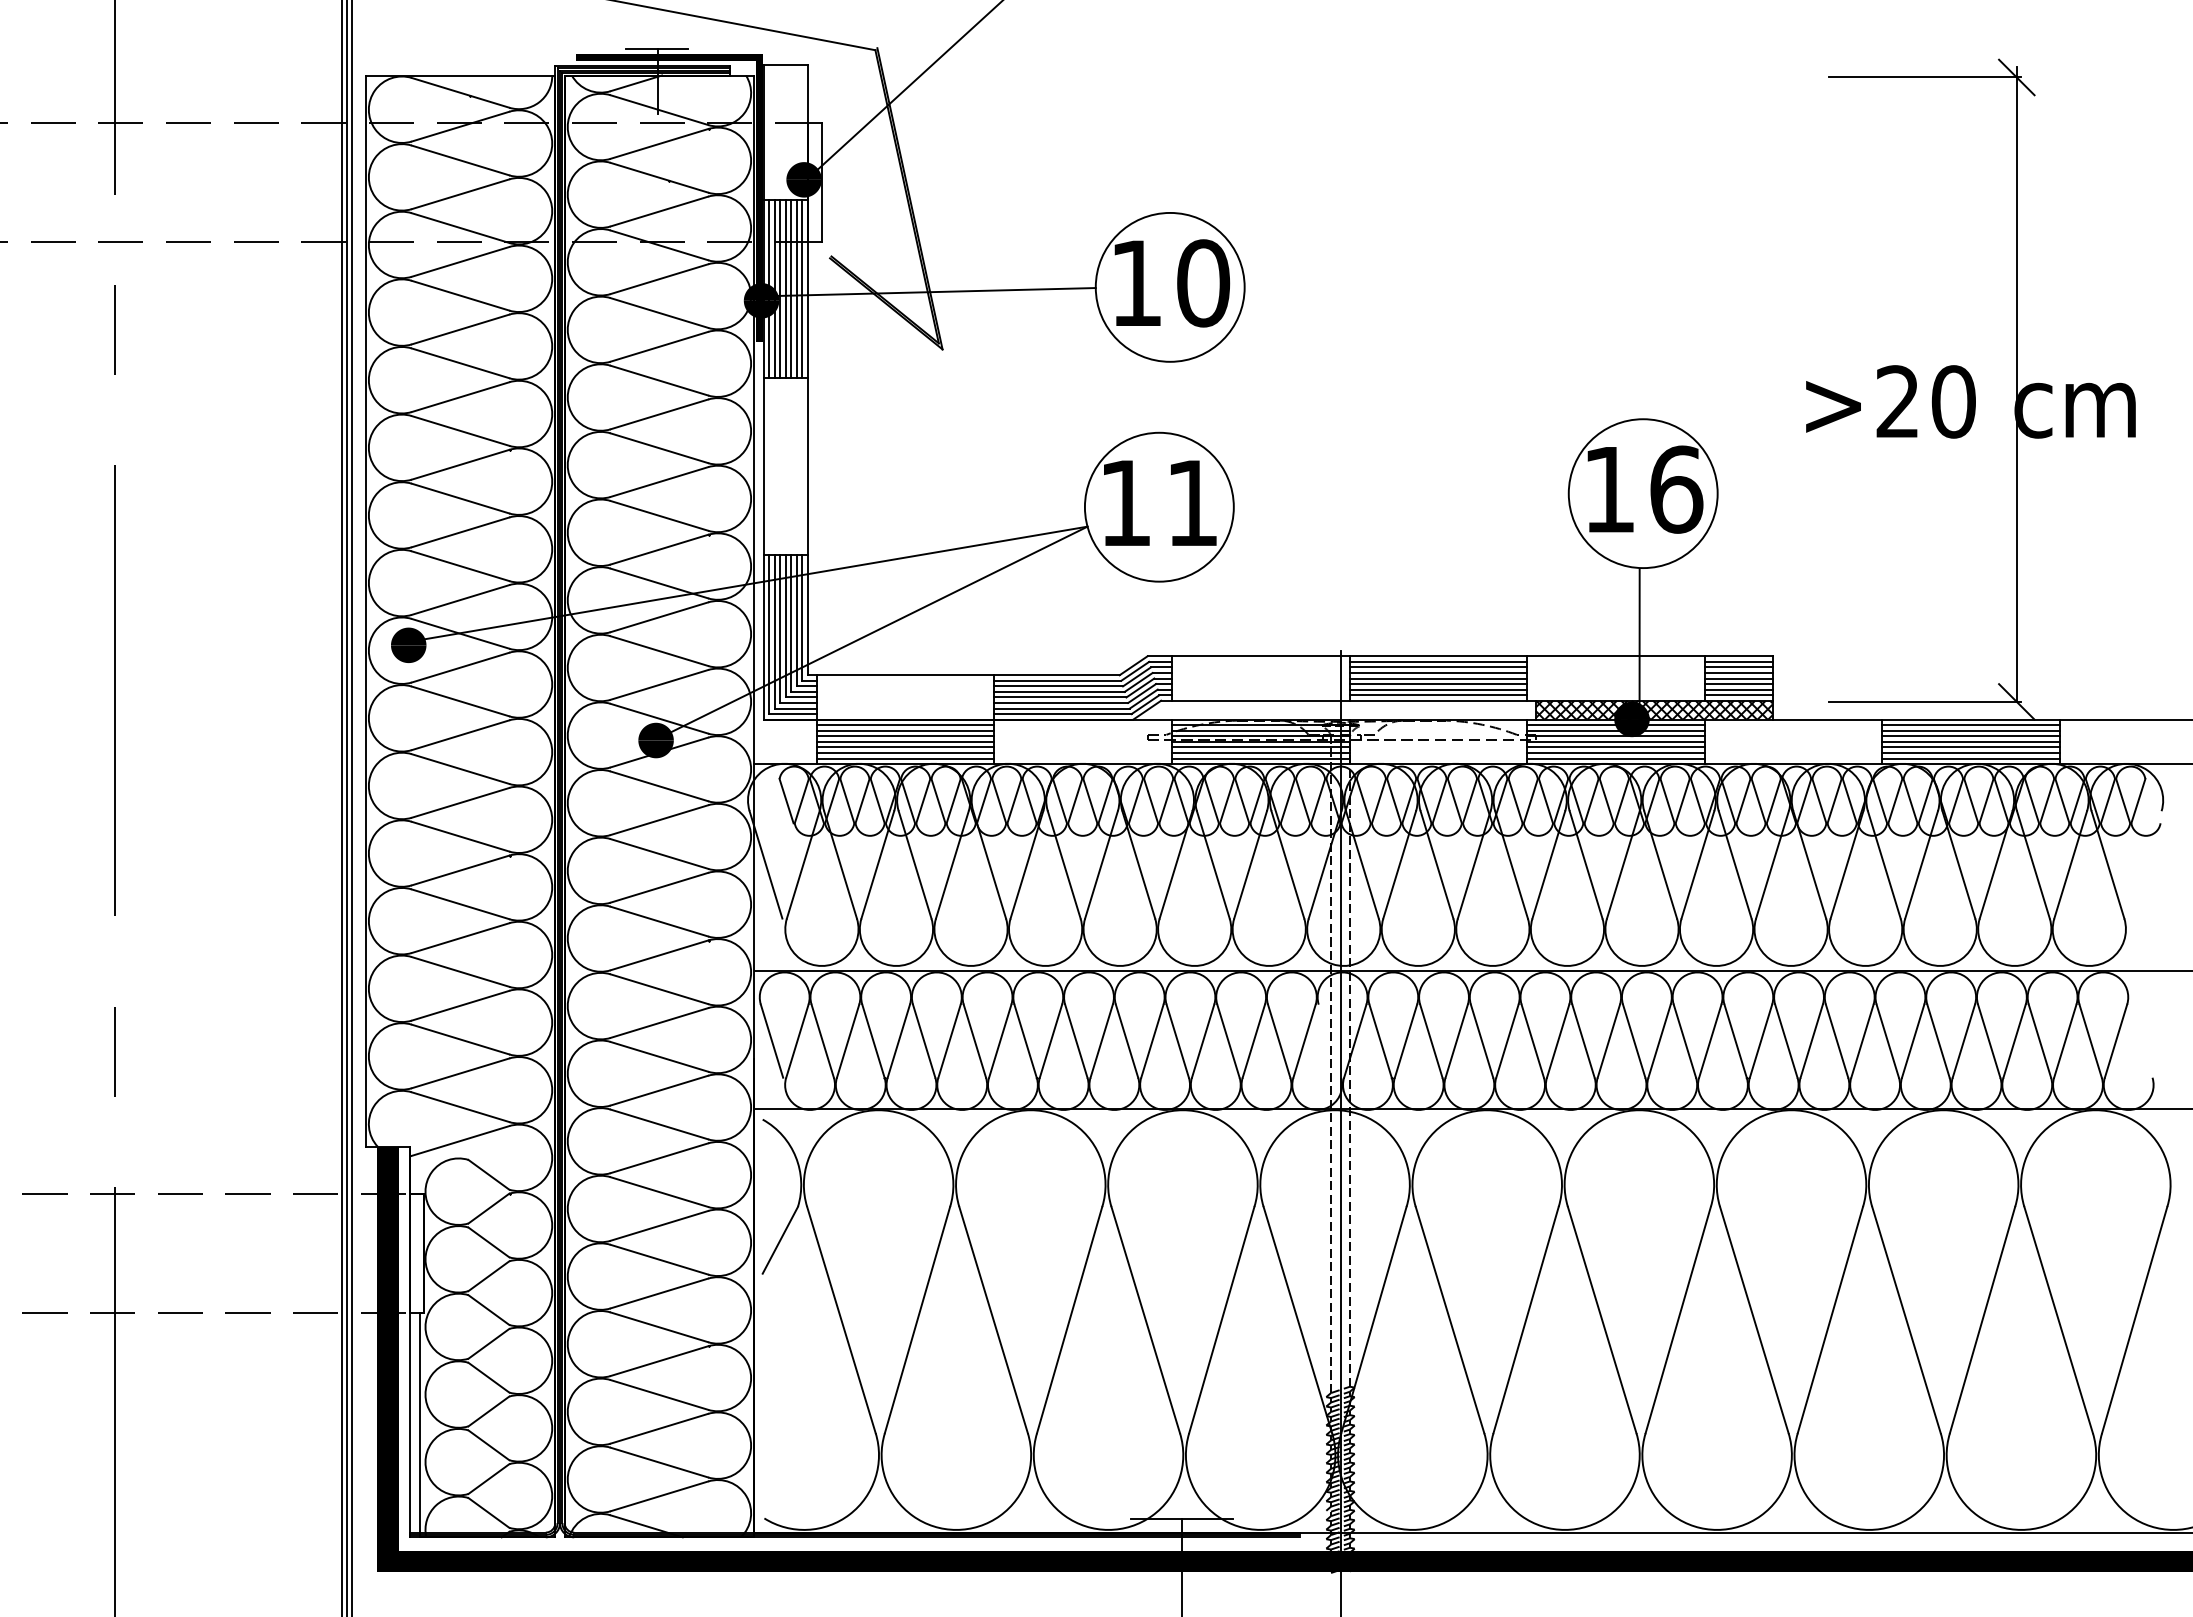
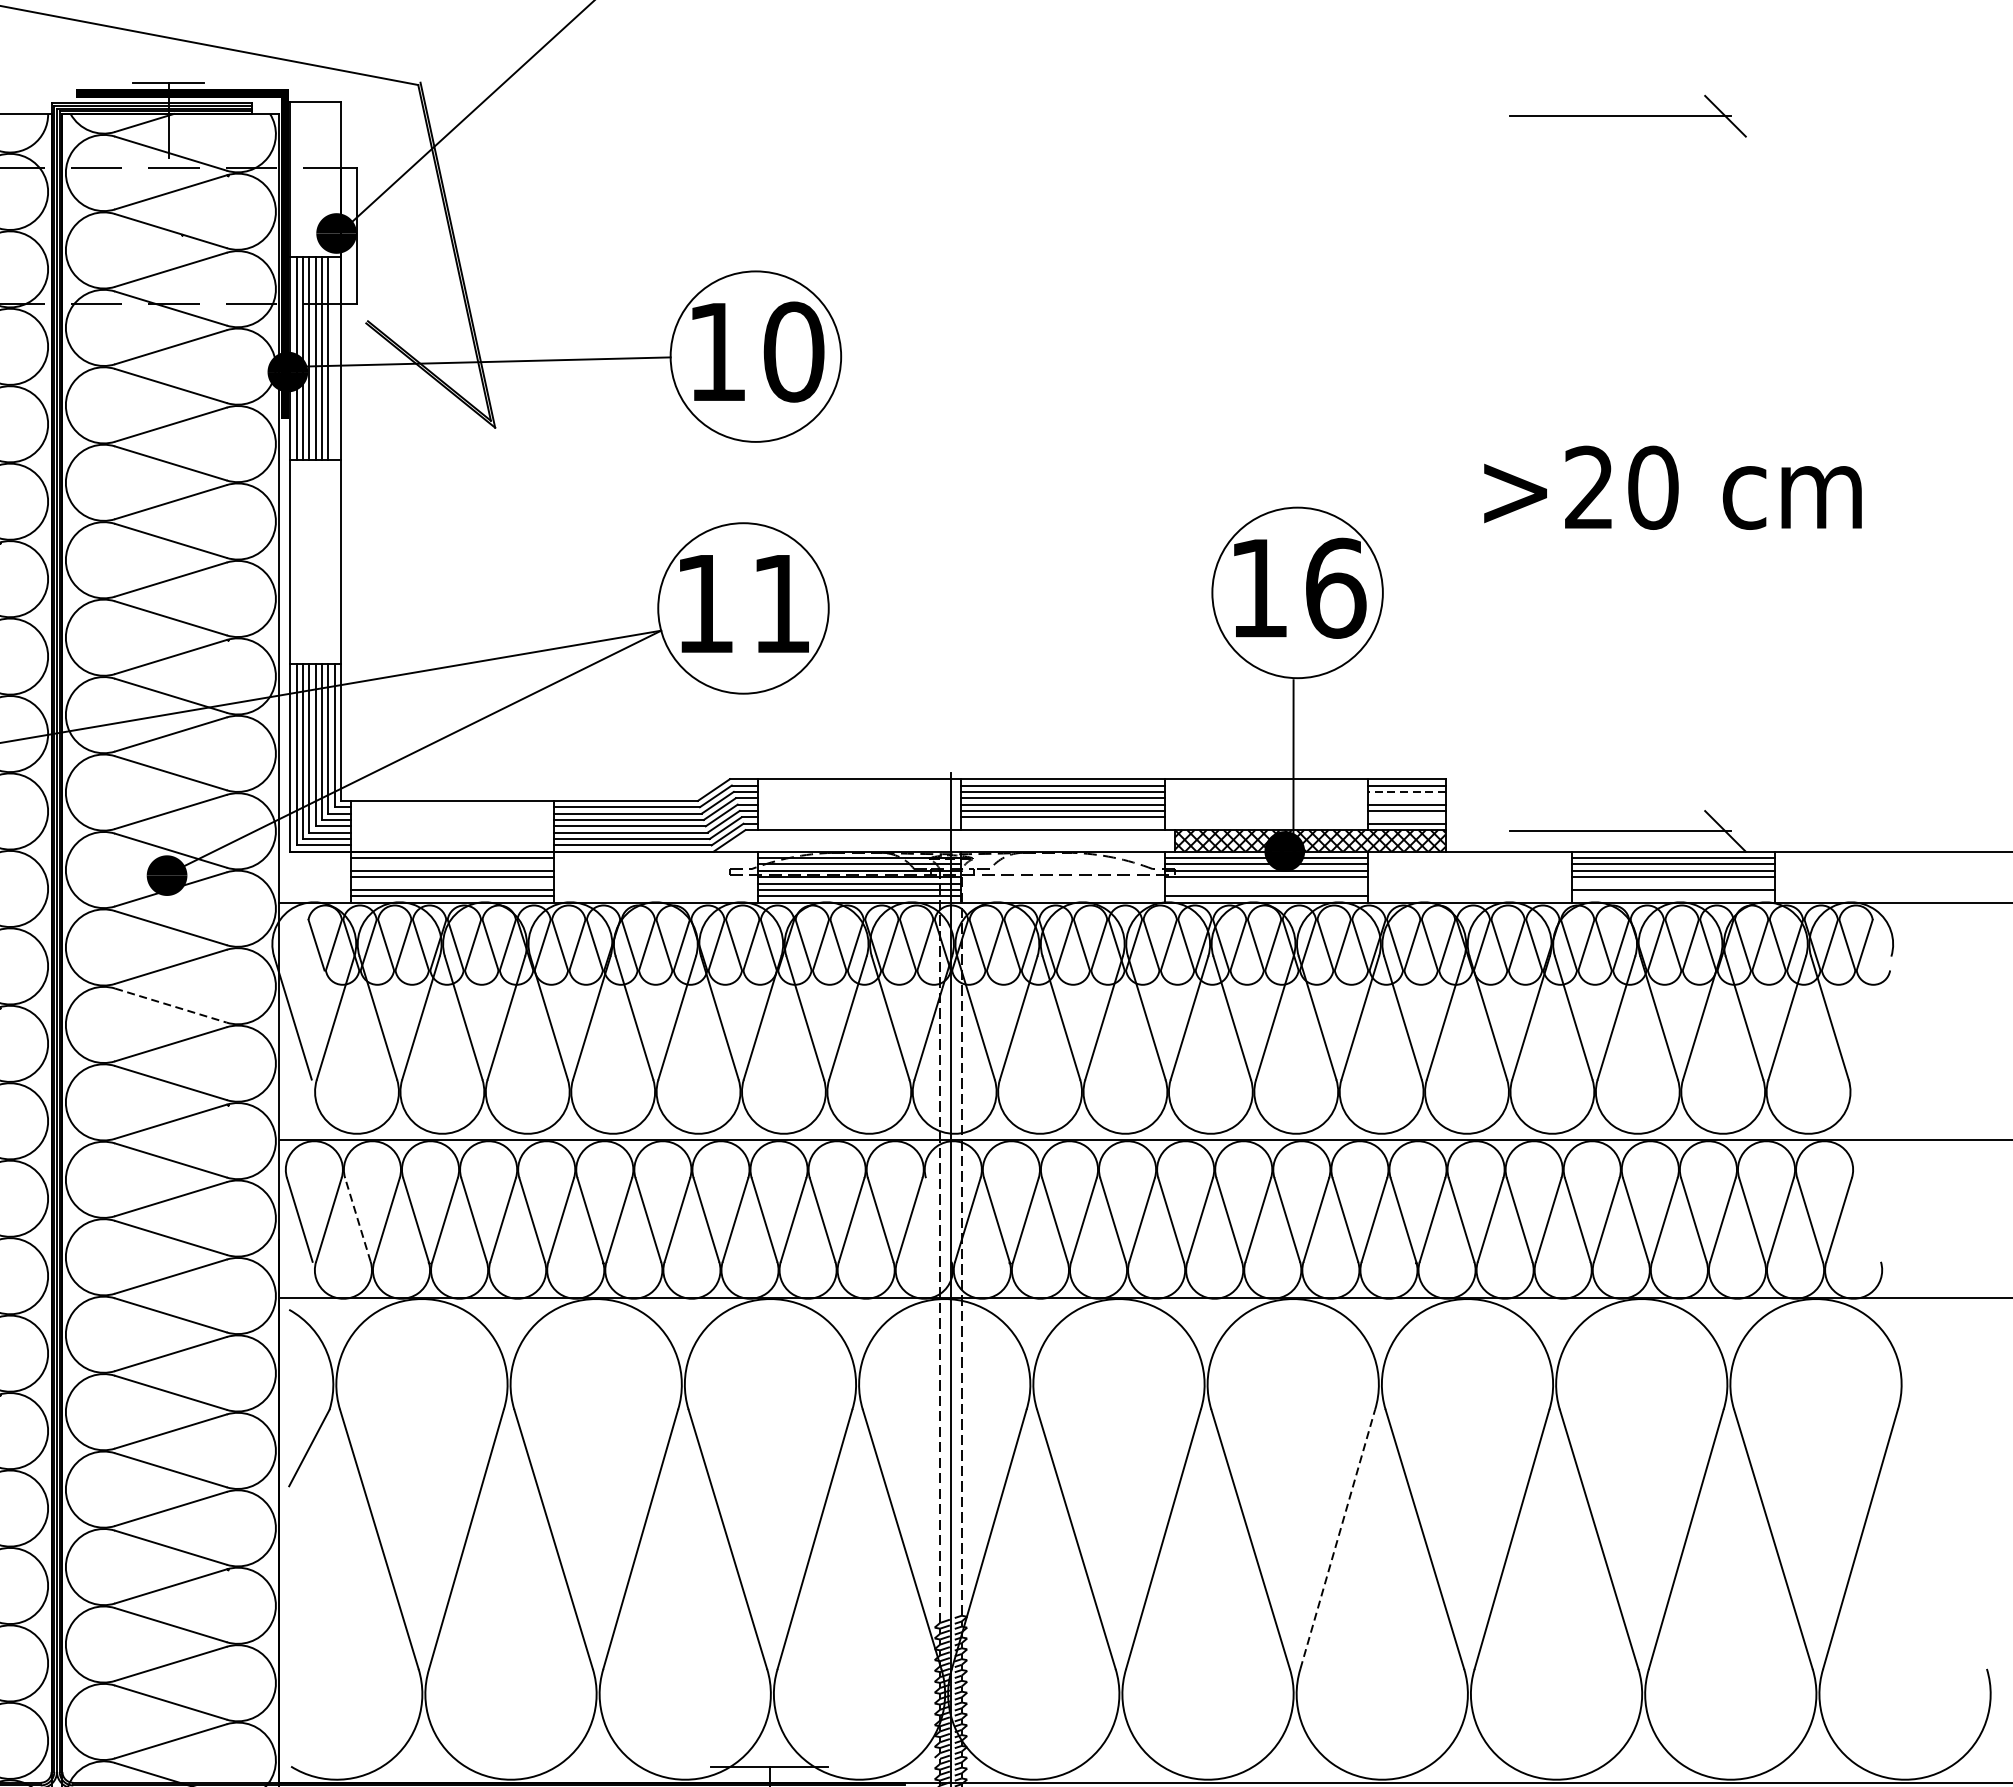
line: (802, 288) -> (334, 357), removed
line: (2016, 383) -> (1725, 466), removed
line: (1738, 667) -> (1406, 792), solid -> dashed
line: (1738, 672) -> (1406, 797), removed
line: (1738, 689) -> (1406, 817), removed
line: (1438, 695) -> (1063, 824), removed
line: (905, 730) -> (452, 864), removed
line: (905, 747) -> (452, 883), removed
line: (1615, 747) -> (1265, 883), removed
line: (1970, 747) -> (1672, 883), removed
line: (1615, 752) -> (1265, 889), removed
line: (1970, 758) -> (1672, 896), removed
line: (659, 853) -> (170, 1005), solid -> dashed
line: (822, 1040) -> (357, 1219), solid -> dashed
line: (1678, 1320) -> (1338, 1539), solid -> dashed

